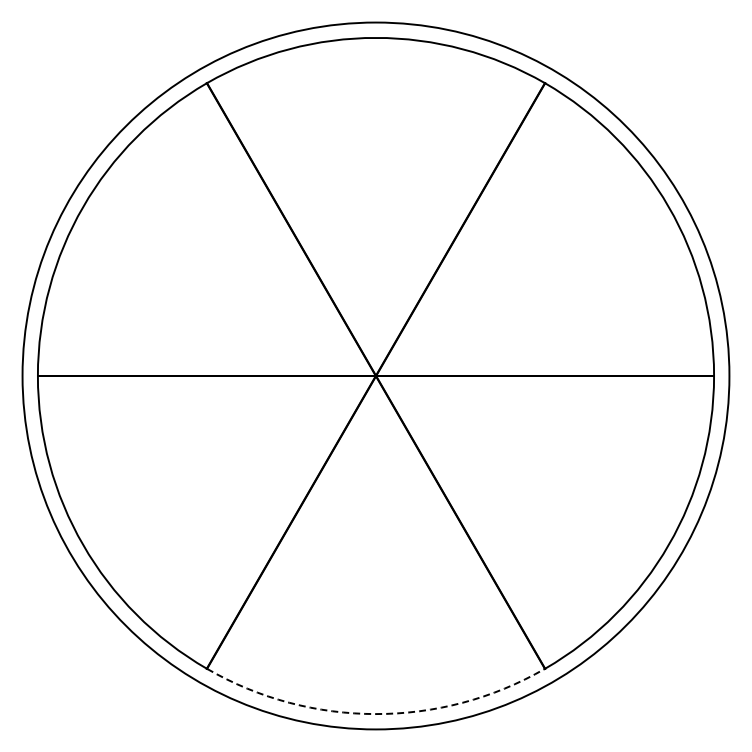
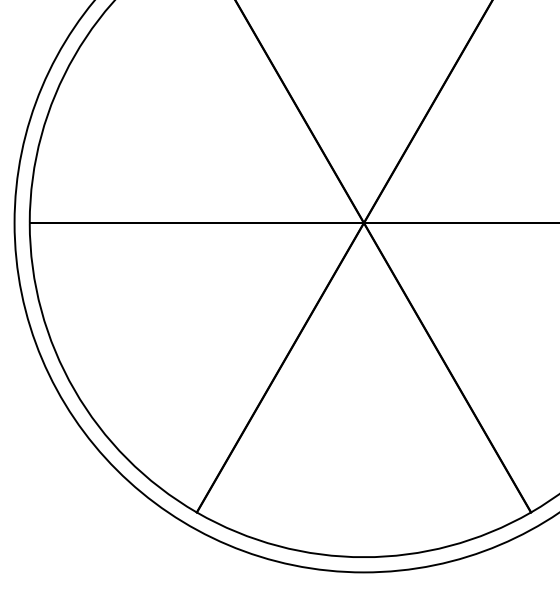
arc: (375, 714) -> (363, 557), dashed -> solid

